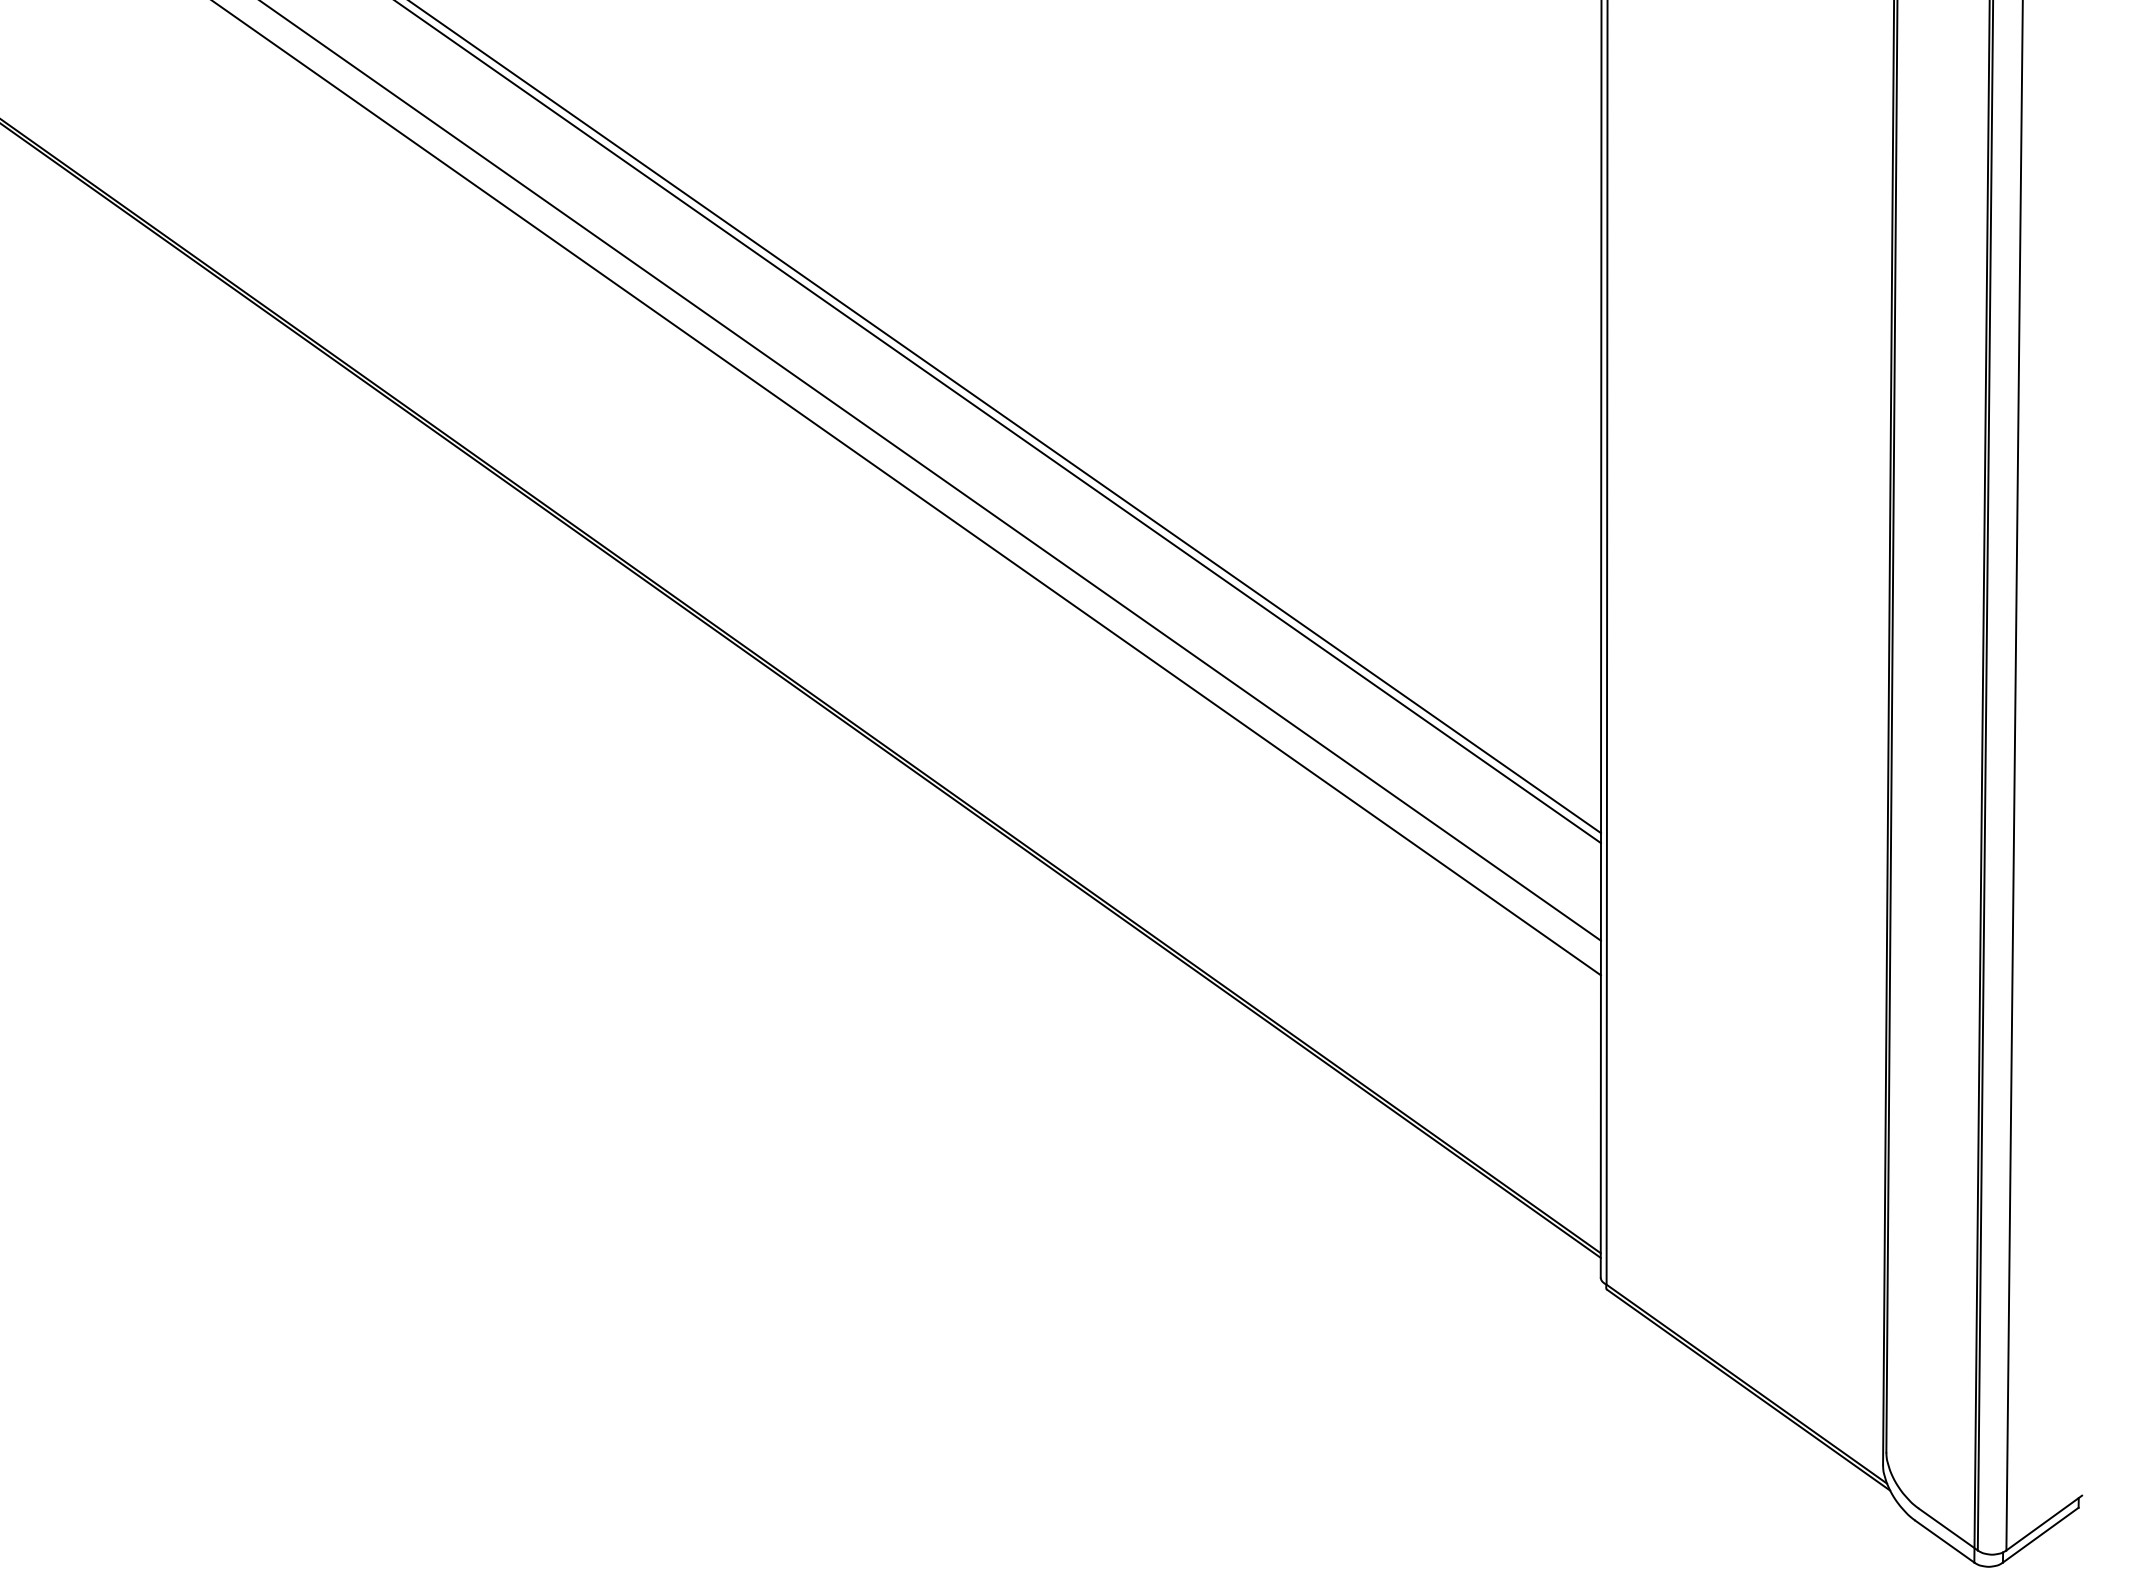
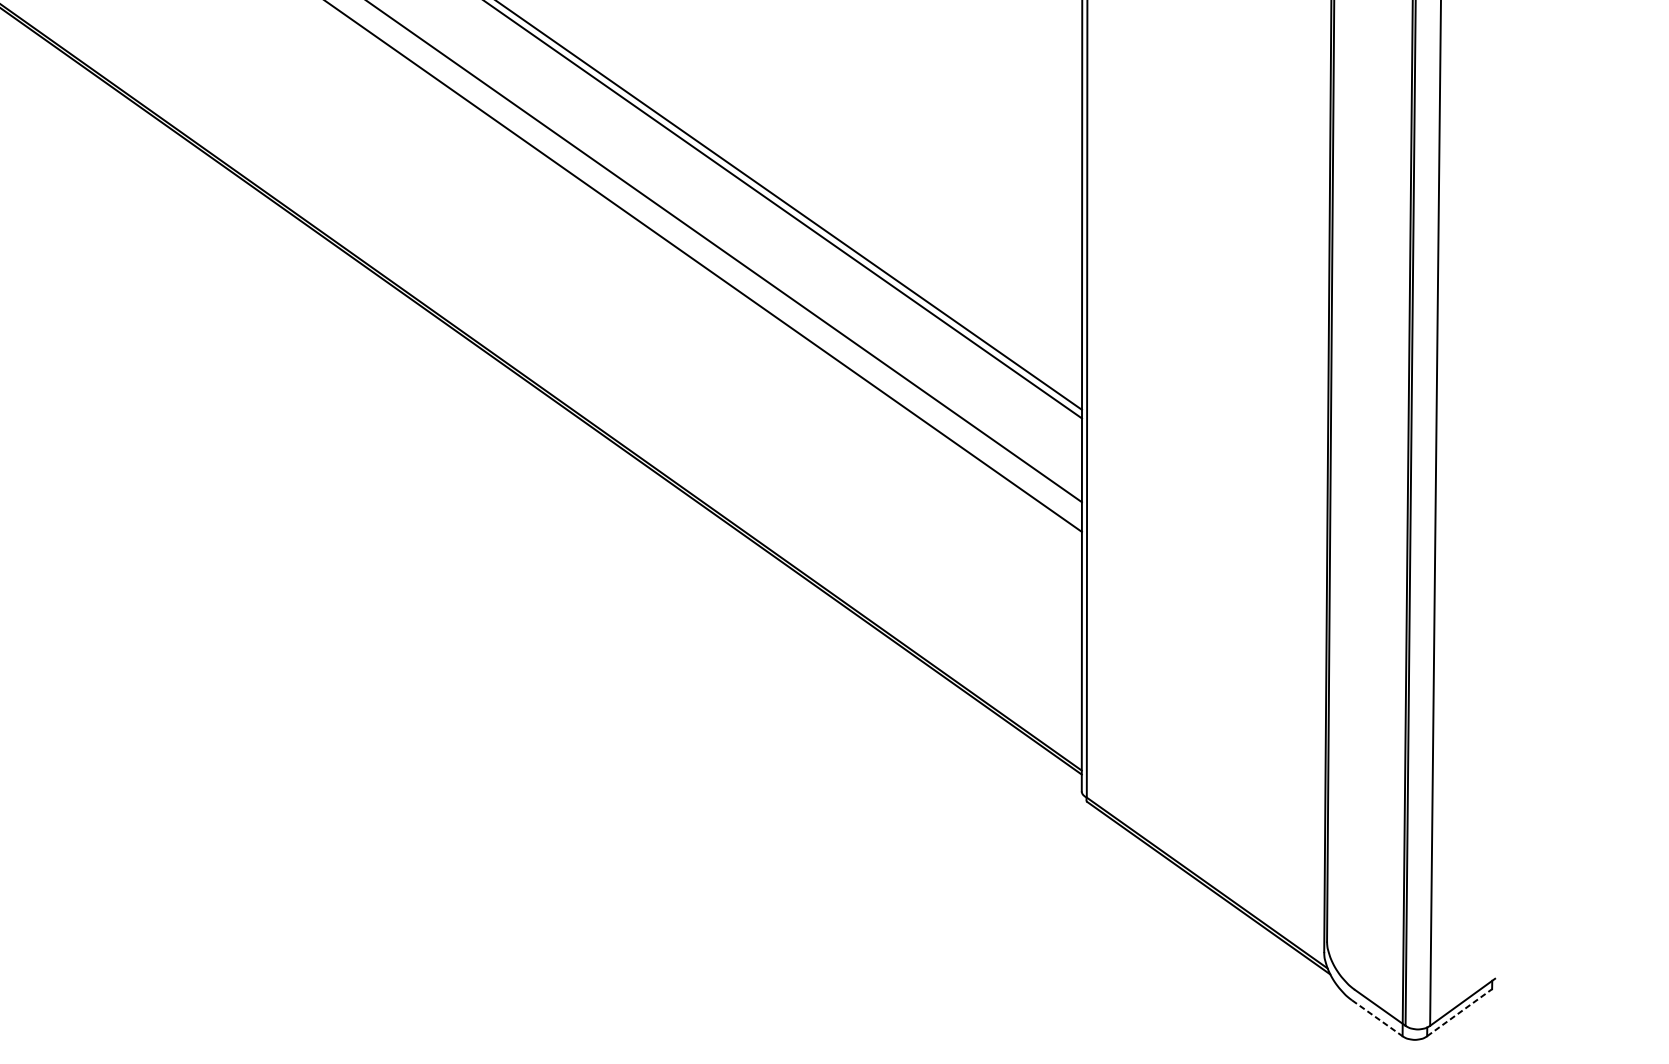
line: (2040, 1535) -> (1459, 1012), solid -> dashed
line: (1945, 1541) -> (1377, 1018), solid -> dashed

